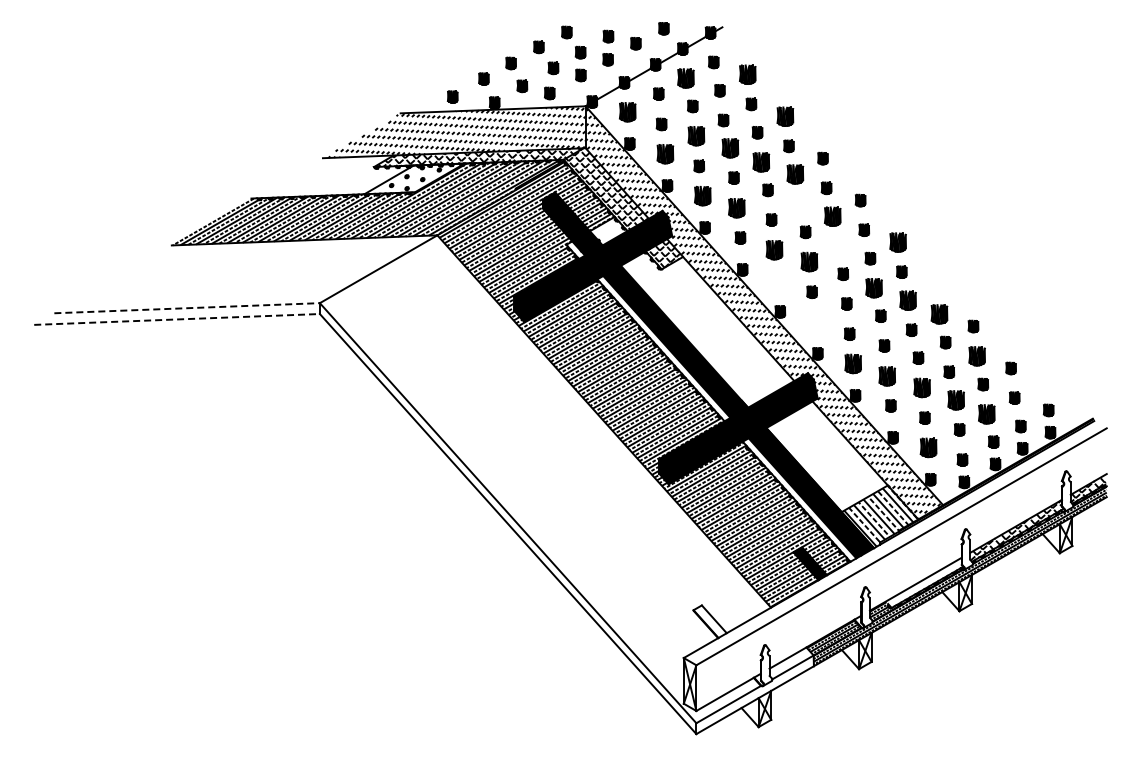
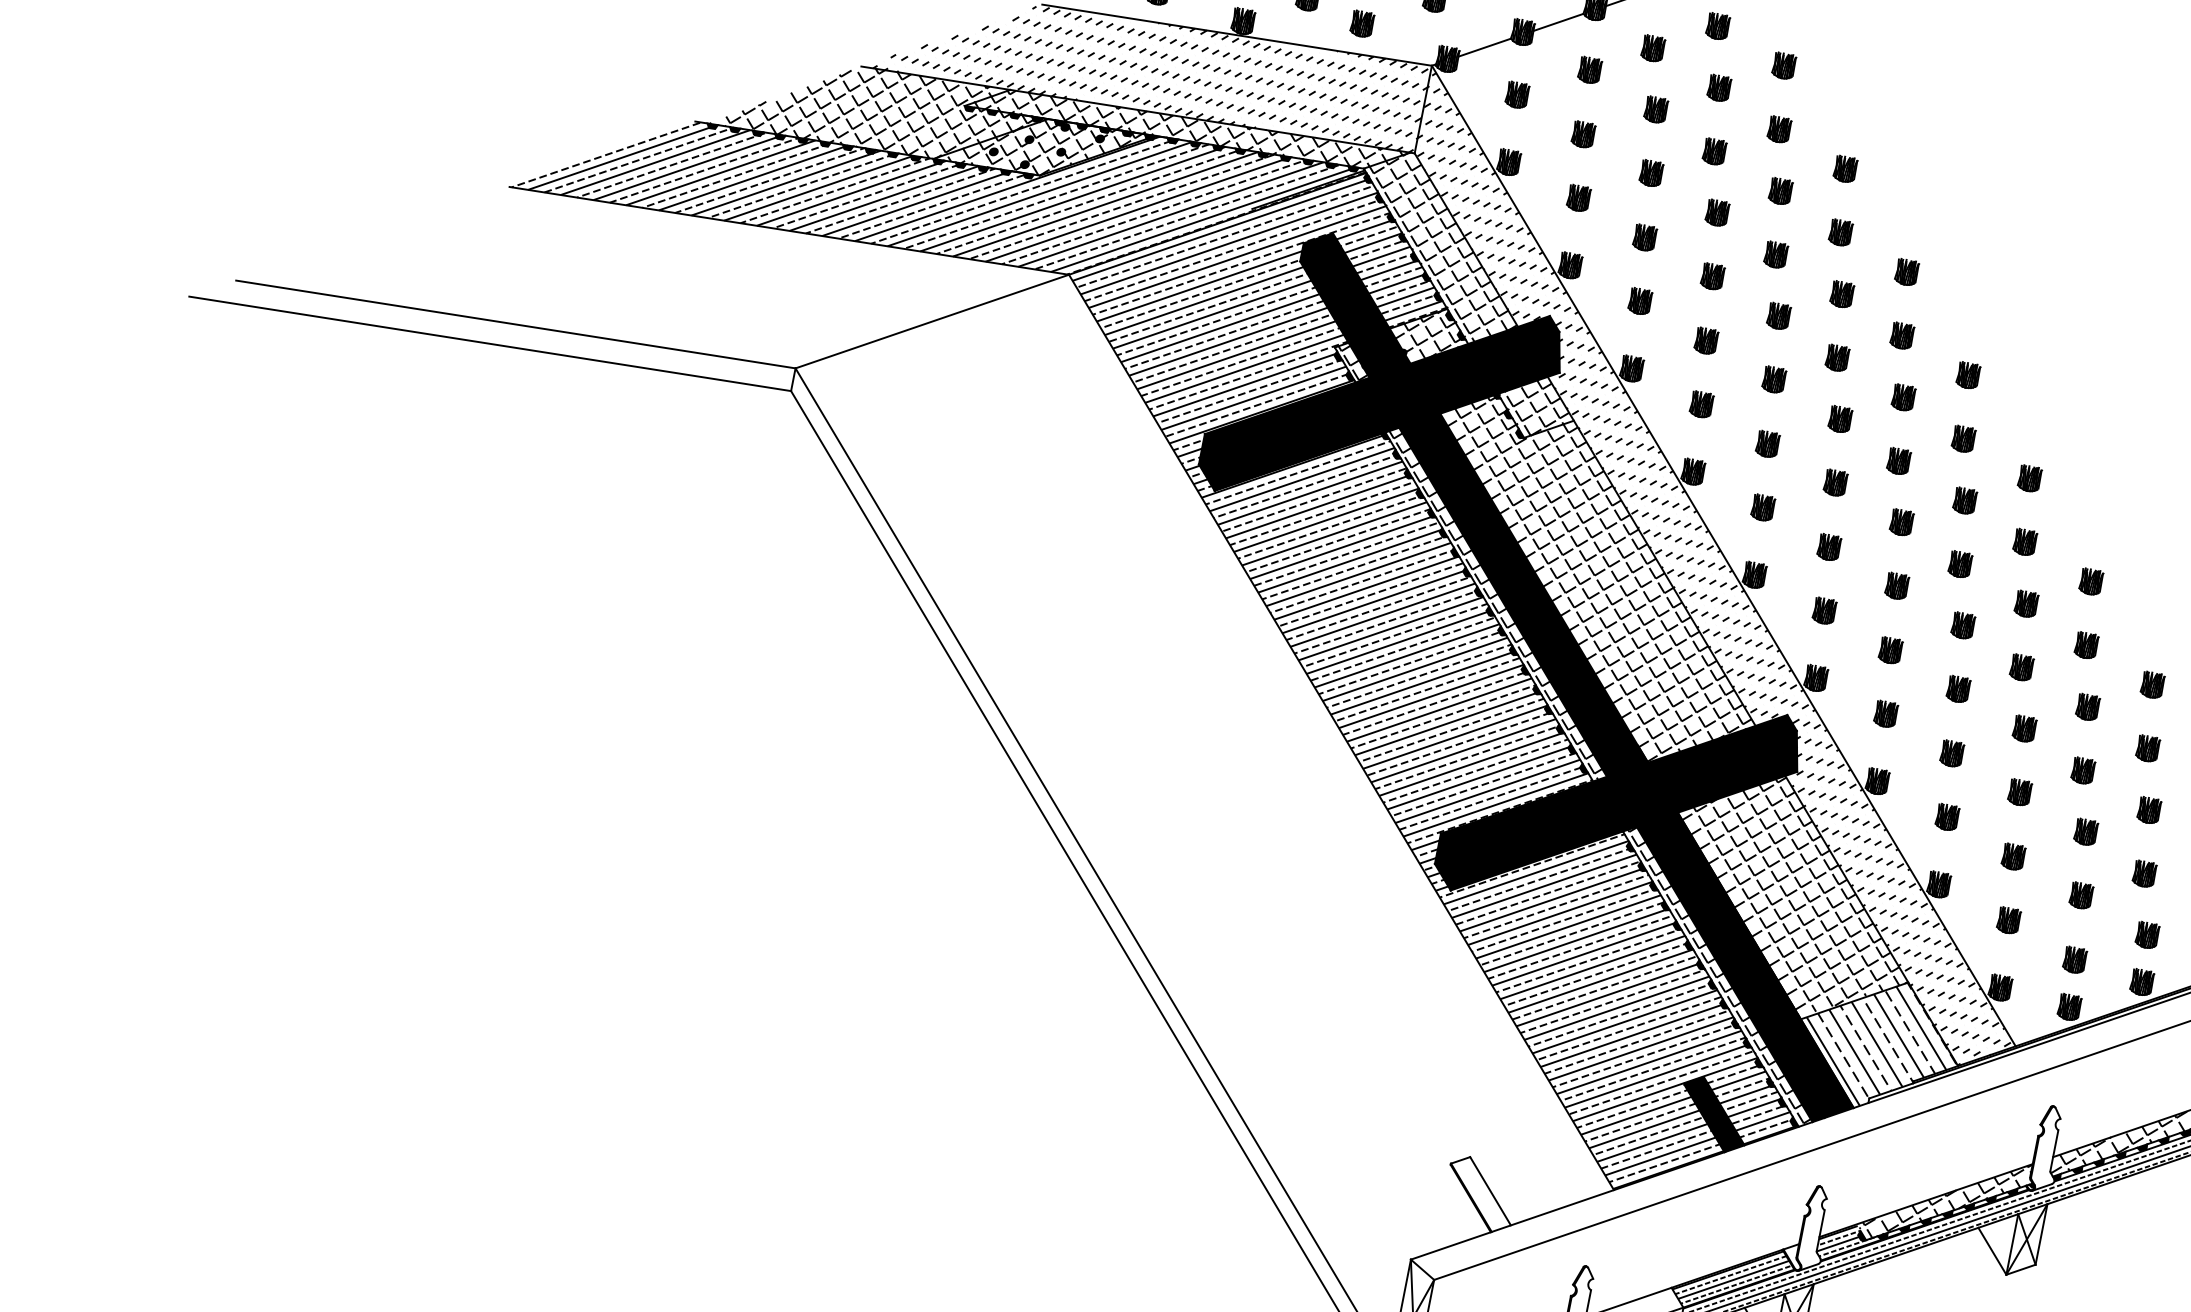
part: (747, 74) -> (1783, 65), size x0.62
part: (685, 78) -> (1652, 48), size x0.62
part: (627, 111) -> (1517, 93), size x0.62
part: (785, 116) -> (1845, 169), size x0.62
part: (696, 135) -> (1651, 172), size x0.62
part: (730, 148) -> (1717, 213), size x0.62
part: (664, 153) -> (1577, 196), size x0.62
part: (760, 162) -> (1774, 255), size x0.62
part: (794, 174) -> (1840, 294), size x0.62
hatch: (360, 176) -> (932, 120), added
part: (702, 195) -> (1639, 300), size x0.62
part: (798, 204) -> (1836, 358), added
part: (736, 208) -> (1705, 341), size x0.62
part: (832, 216) -> (1902, 397), size x0.62
part: (898, 242) -> (2030, 478), size x0.62
part: (836, 246) -> (1898, 461), added
part: (774, 250) -> (1767, 444), size x0.62
part: (808, 261) -> (1834, 481), size x0.62
part: (777, 279) -> (1762, 506), added
part: (935, 284) -> (2090, 581), added
part: (873, 288) -> (1959, 564), size x0.62
part: (907, 300) -> (2025, 603), size x0.62
line: (187, 308) -> (516, 325), dashed -> solid
part: (939, 313) -> (2086, 644), size x0.62
line: (177, 319) -> (491, 344), dashed -> solid
part: (815, 321) -> (1824, 610), added
part: (976, 355) -> (2146, 747), size x0.62
part: (853, 363) -> (1886, 713), size x0.62
part: (887, 375) -> (1952, 752), size x0.62
part: (921, 387) -> (2018, 791), size x0.62
hatch: (727, 388) -> (1612, 713), added
part: (955, 399) -> (2084, 830), size x0.62
part: (986, 413) -> (2144, 872), size x0.62
part: (928, 447) -> (2008, 919), size x0.62
hatch: (924, 582) -> (1945, 1200), added

